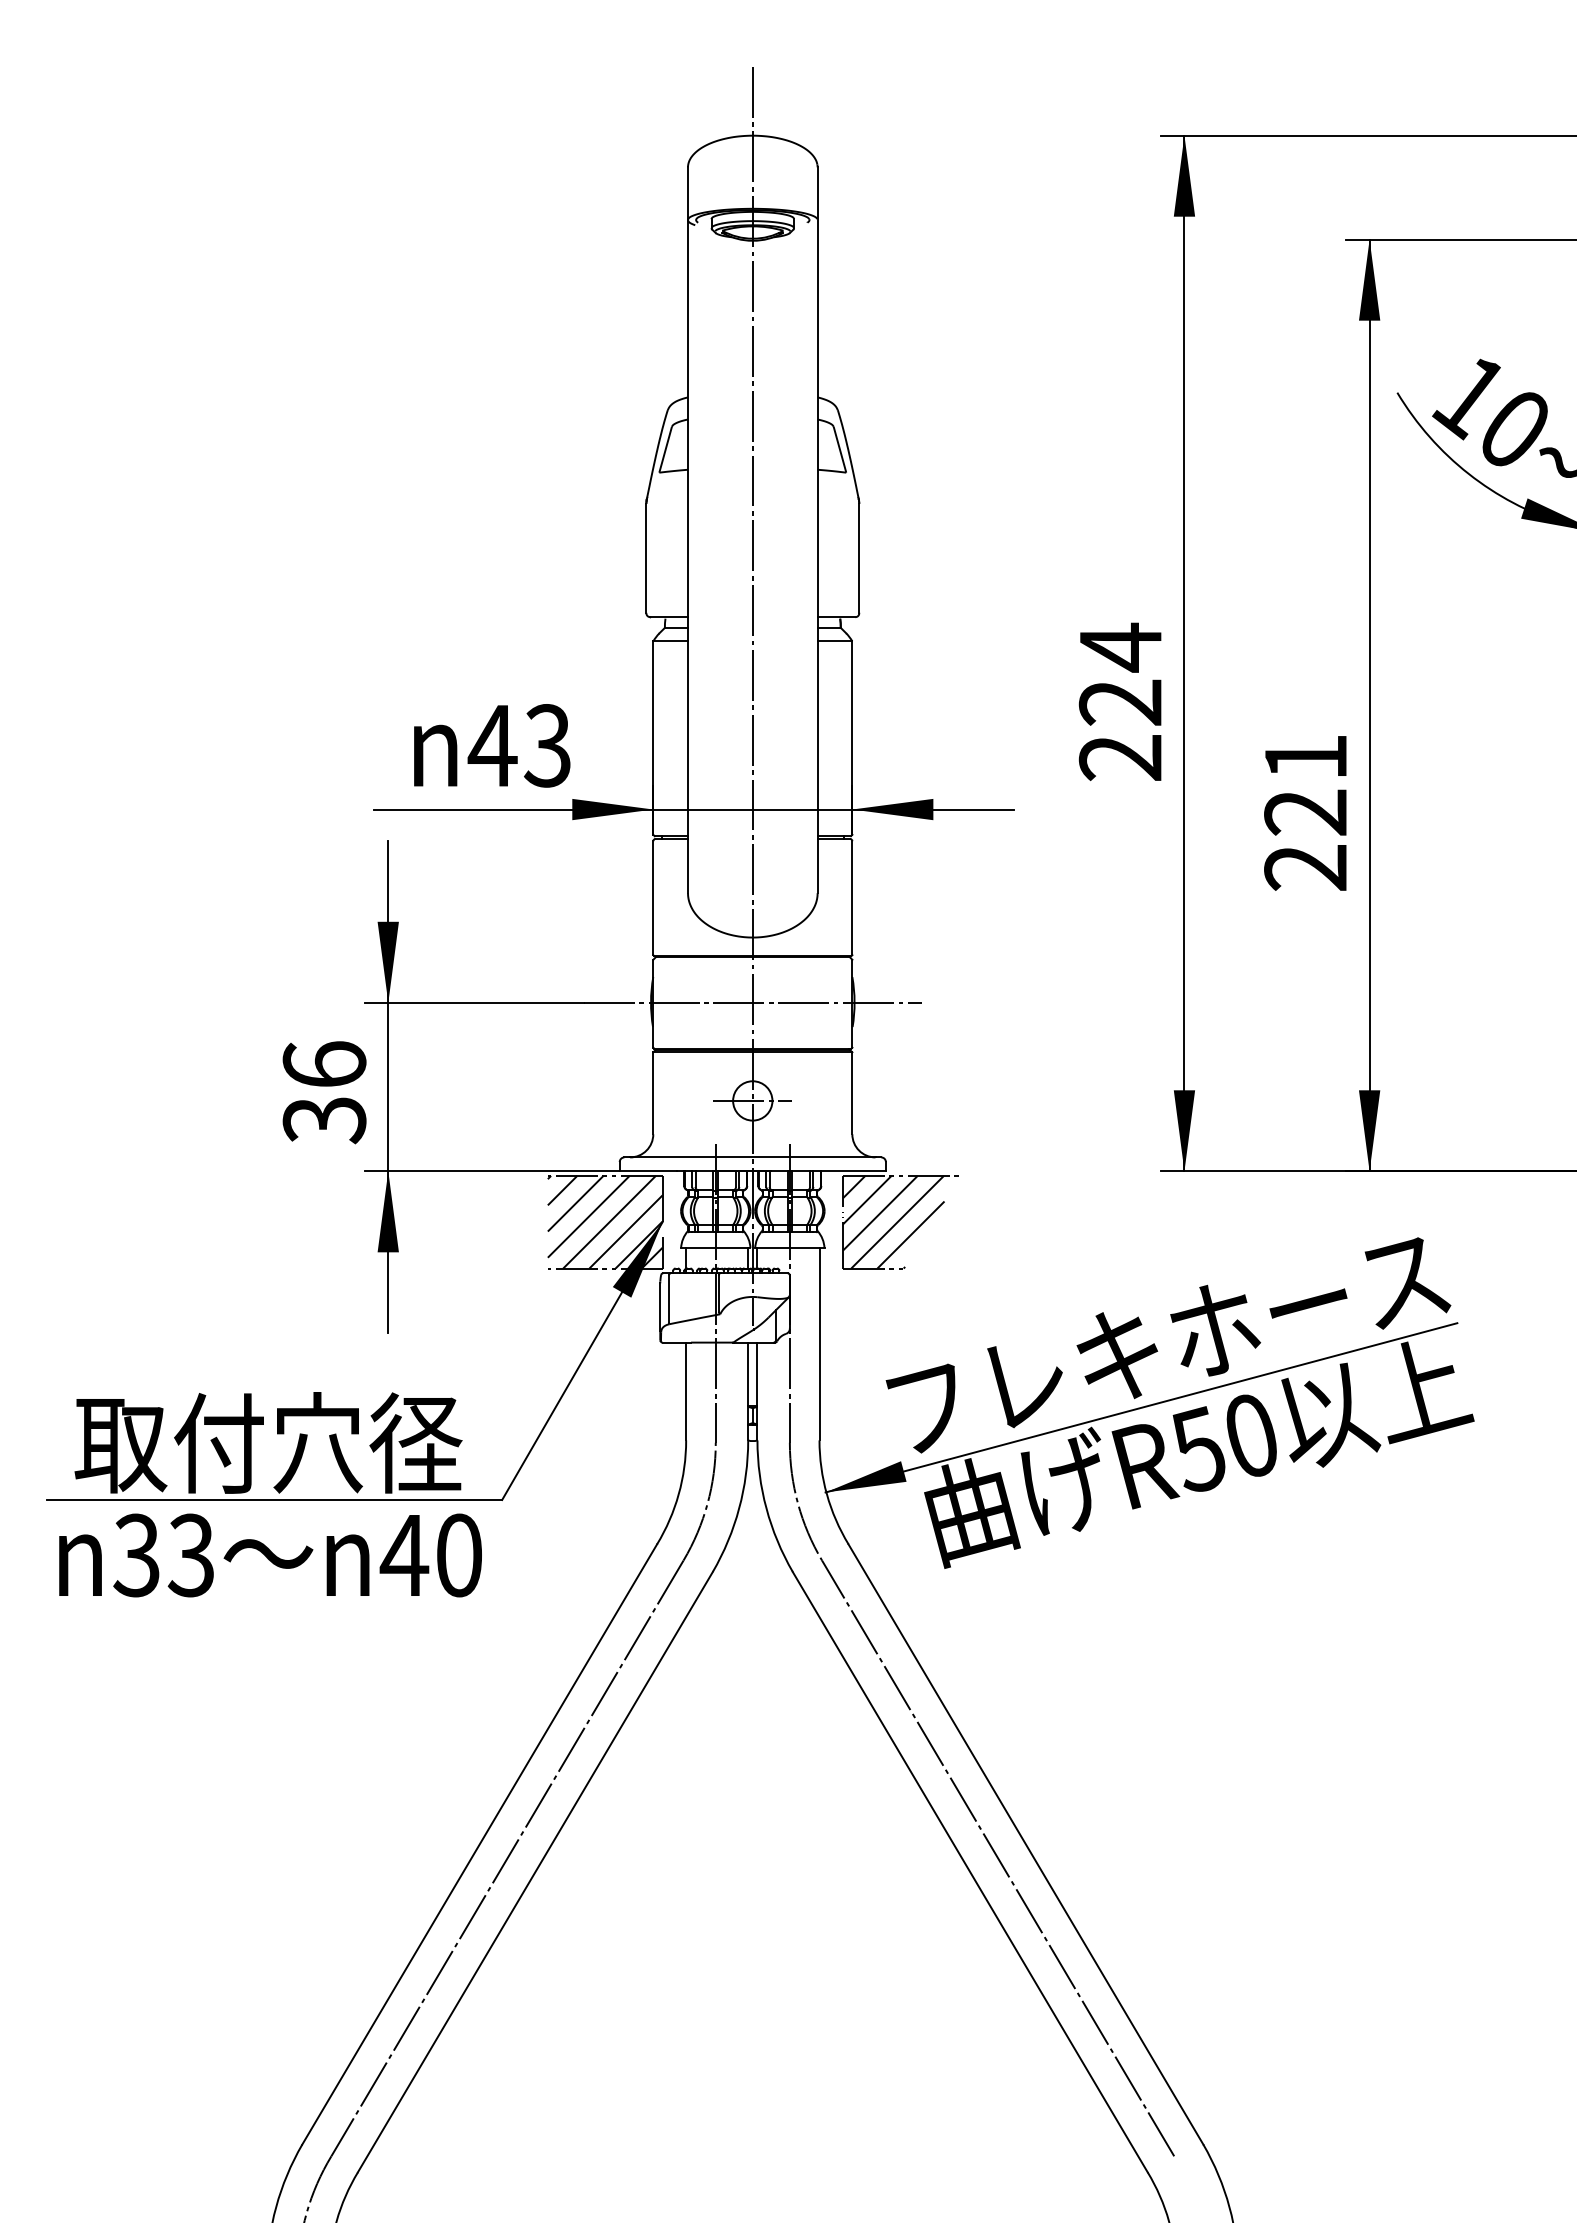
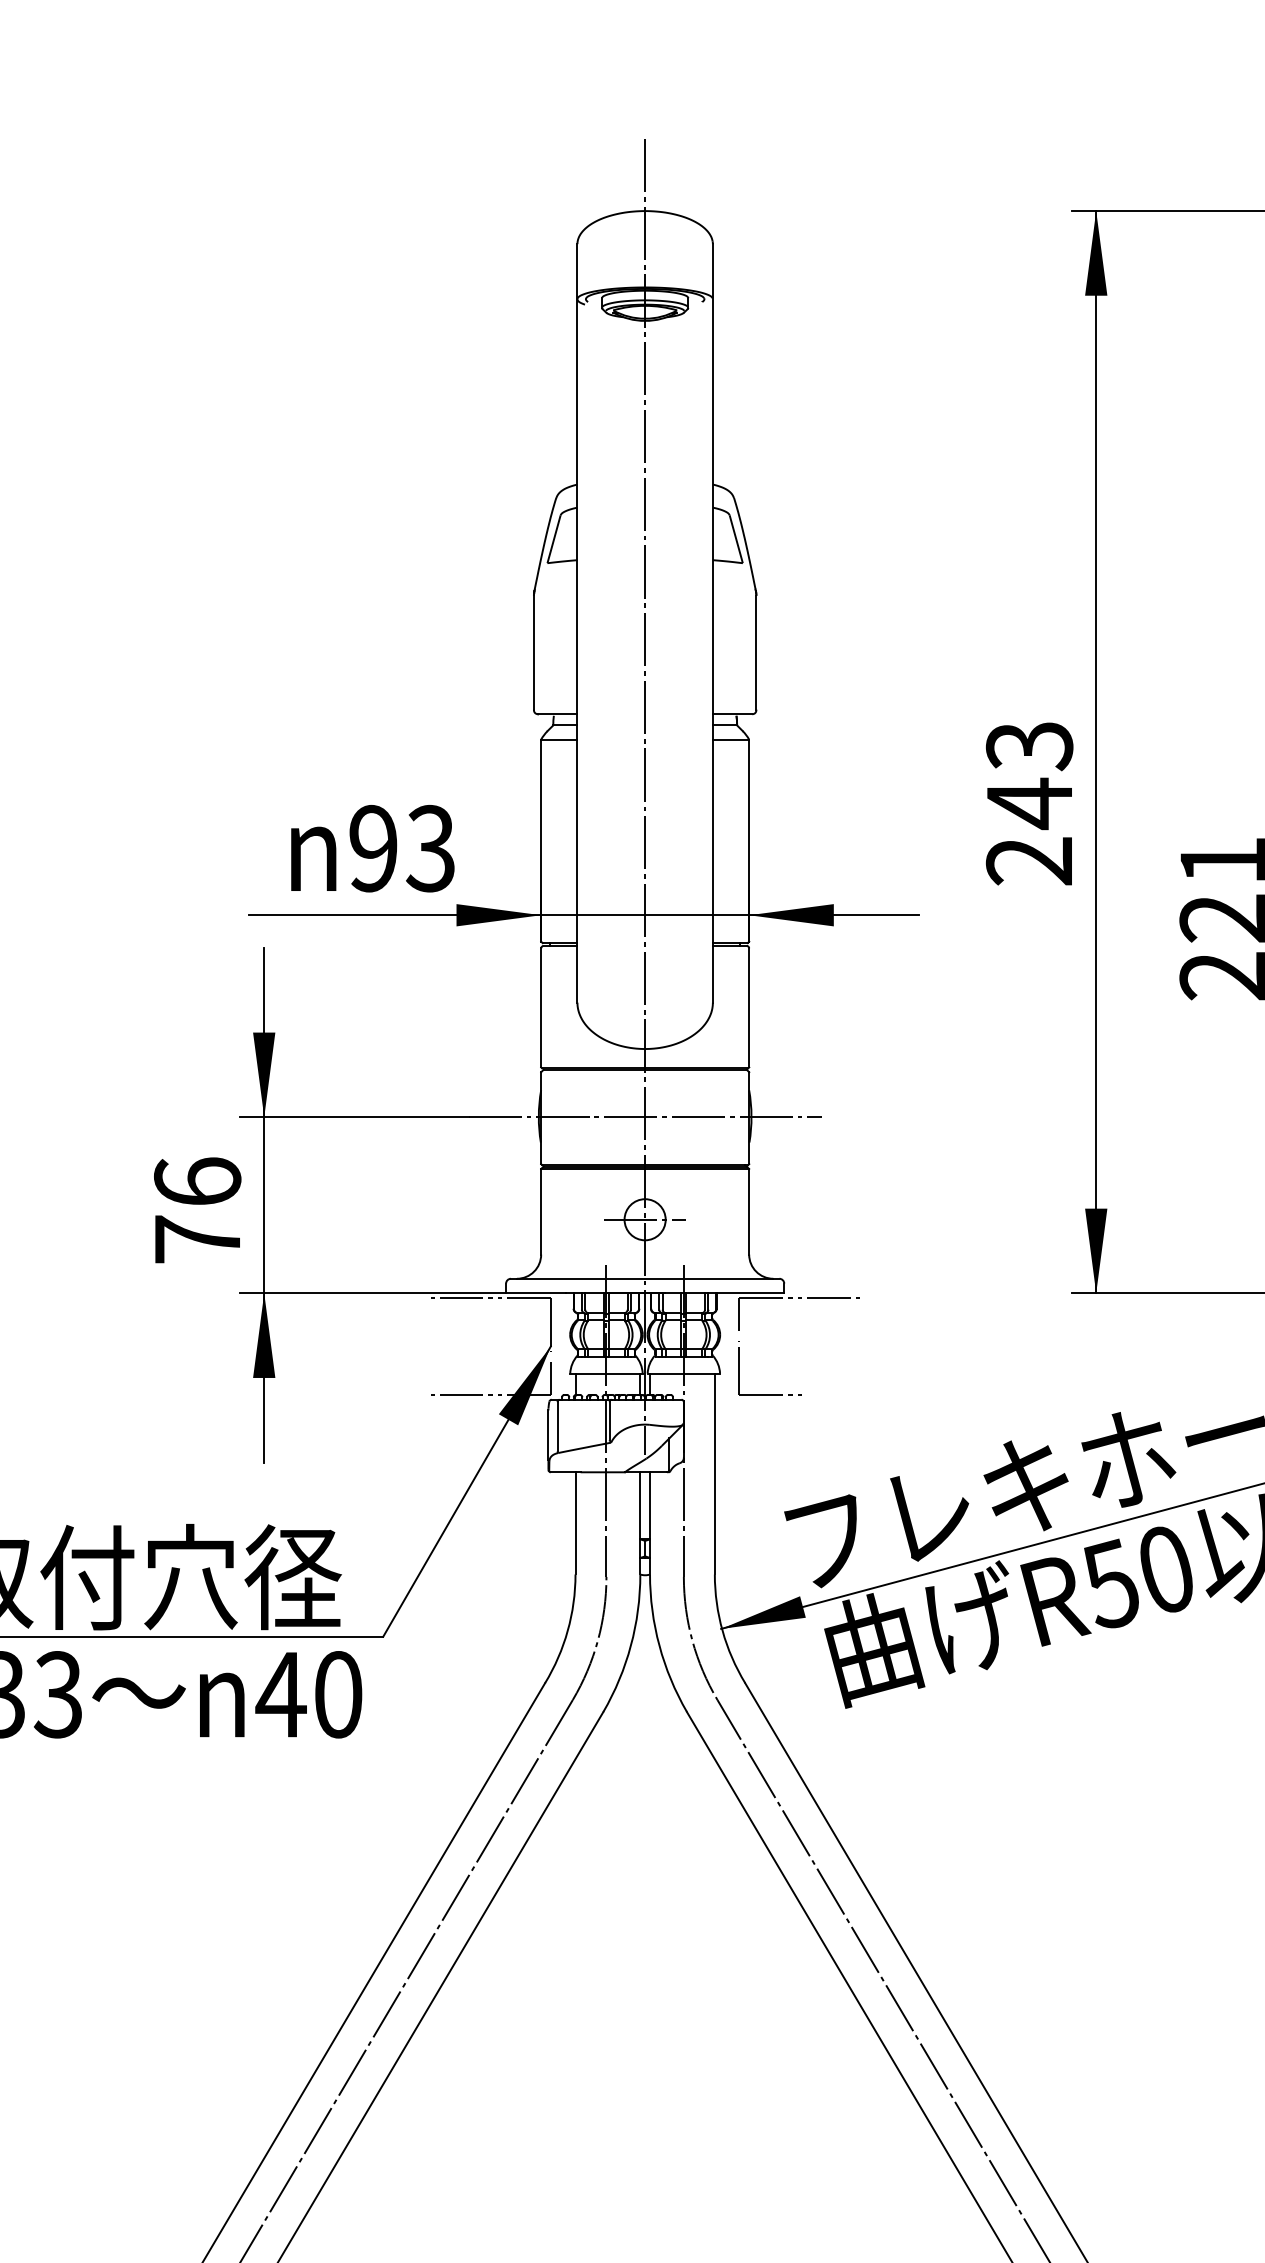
text: (1120, 674) -> (1029, 774), 224 -> 243
text: (492, 745) -> (373, 848), 43 -> 93
text: (324, 1120) -> (197, 1240), 36 -> 76
hatch: (604, 1221) -> (490, 1345), removed
hatch: (893, 1221) -> (792, 1345), removed

